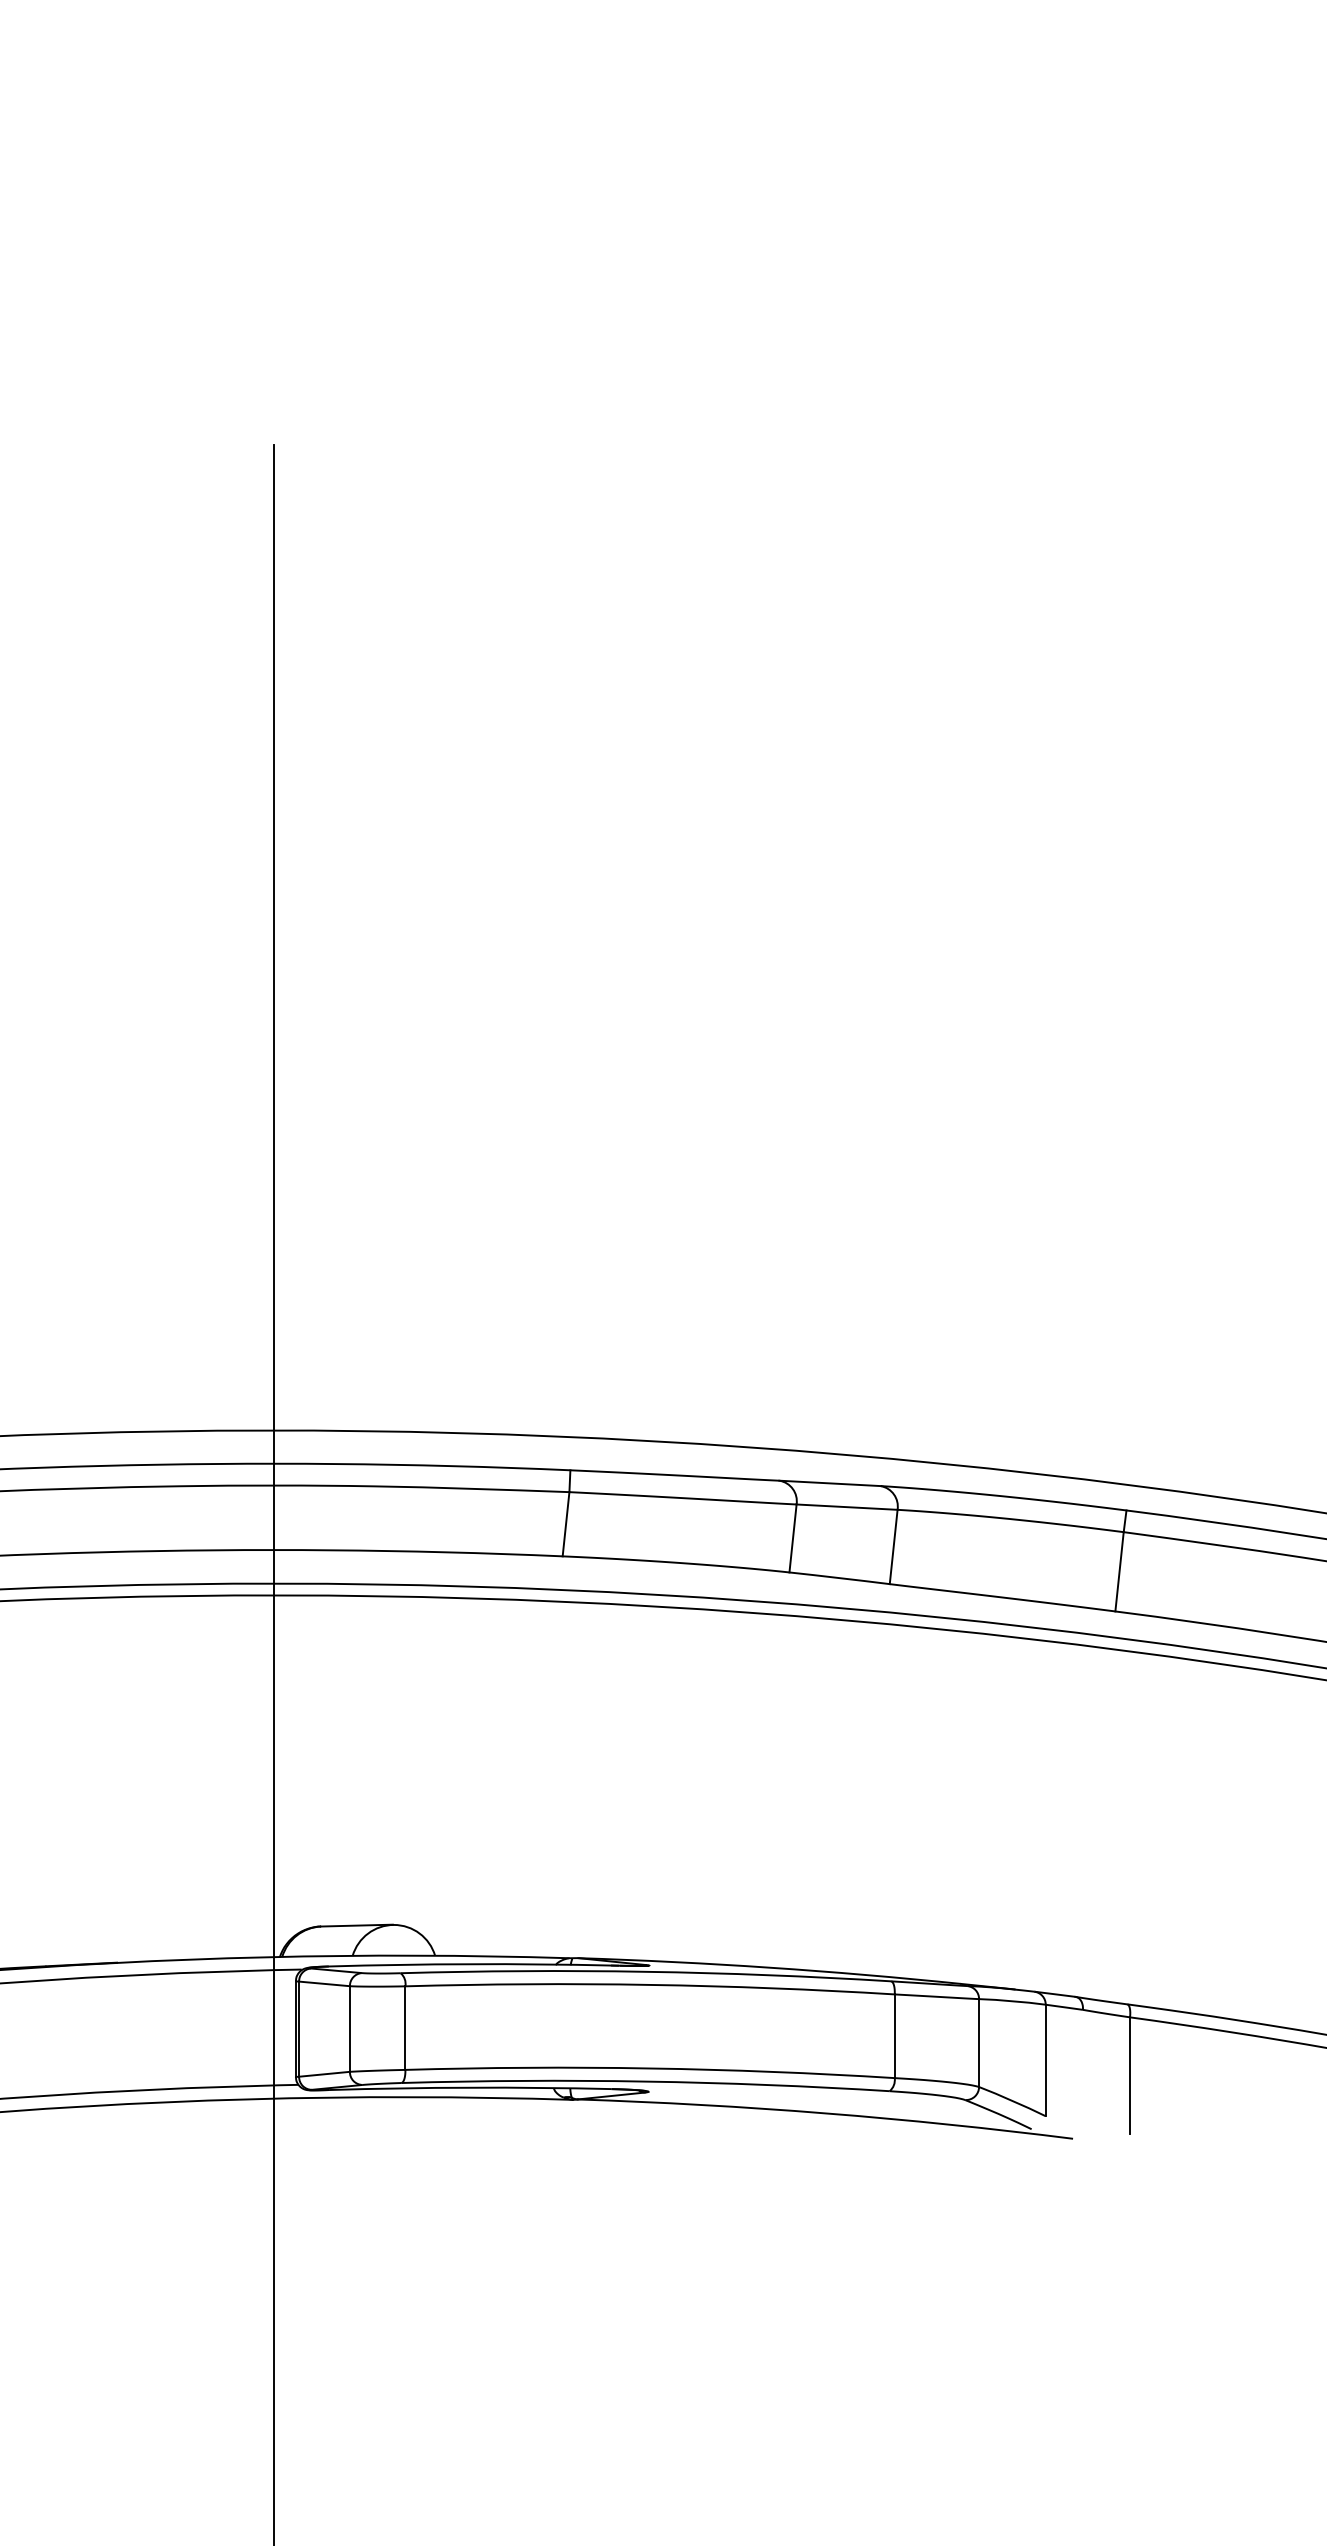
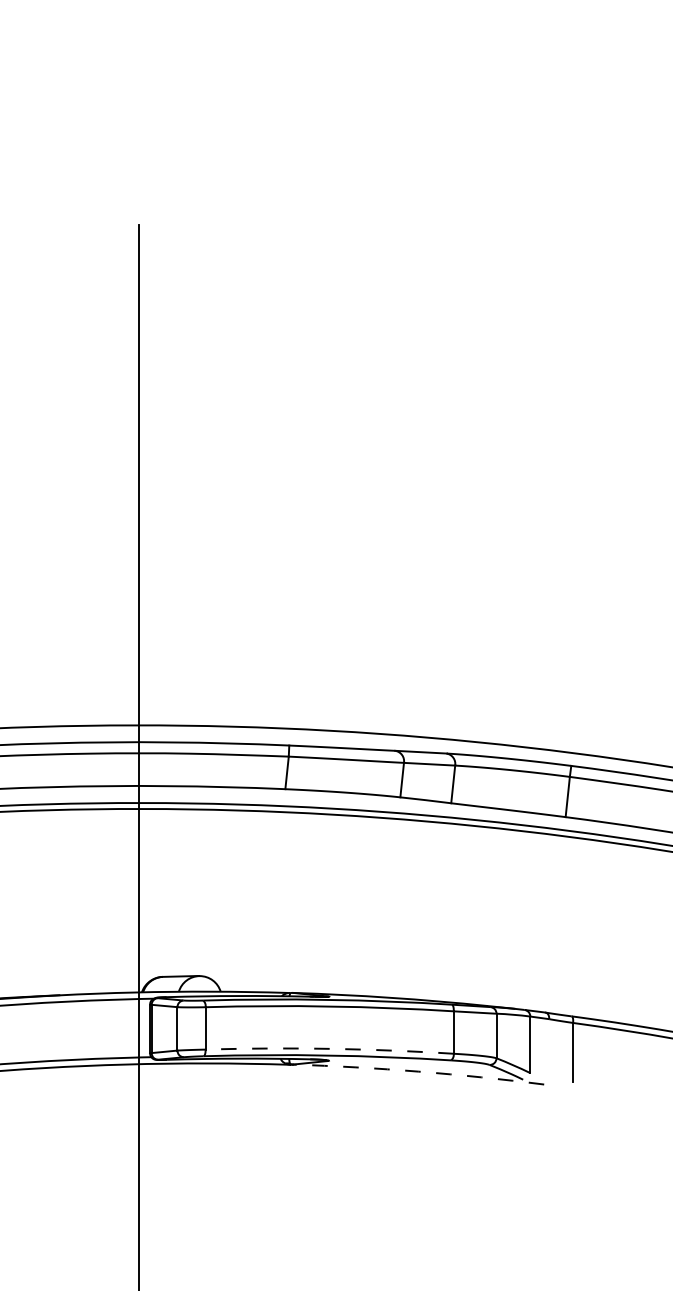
arc: (649, 2067) -> (329, 1048), solid -> dashed
arc: (825, 2113) -> (418, 1071), solid -> dashed

